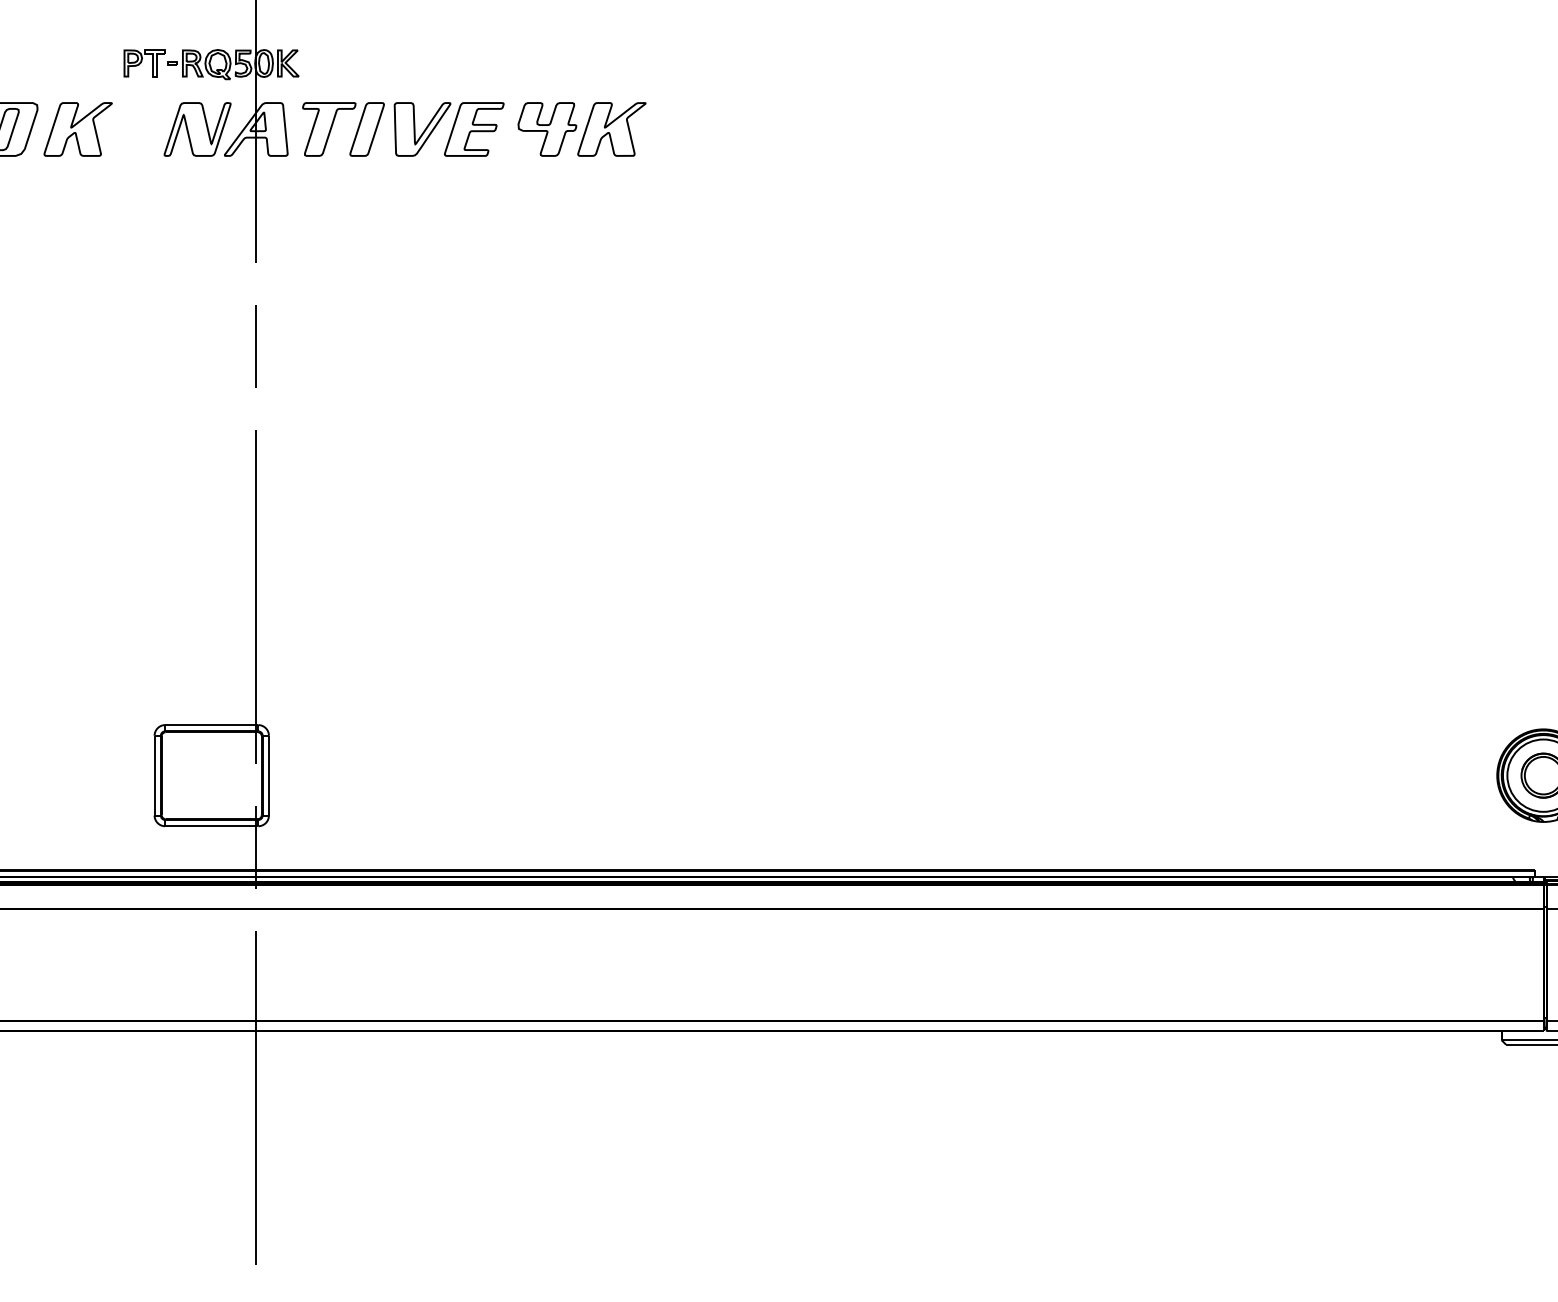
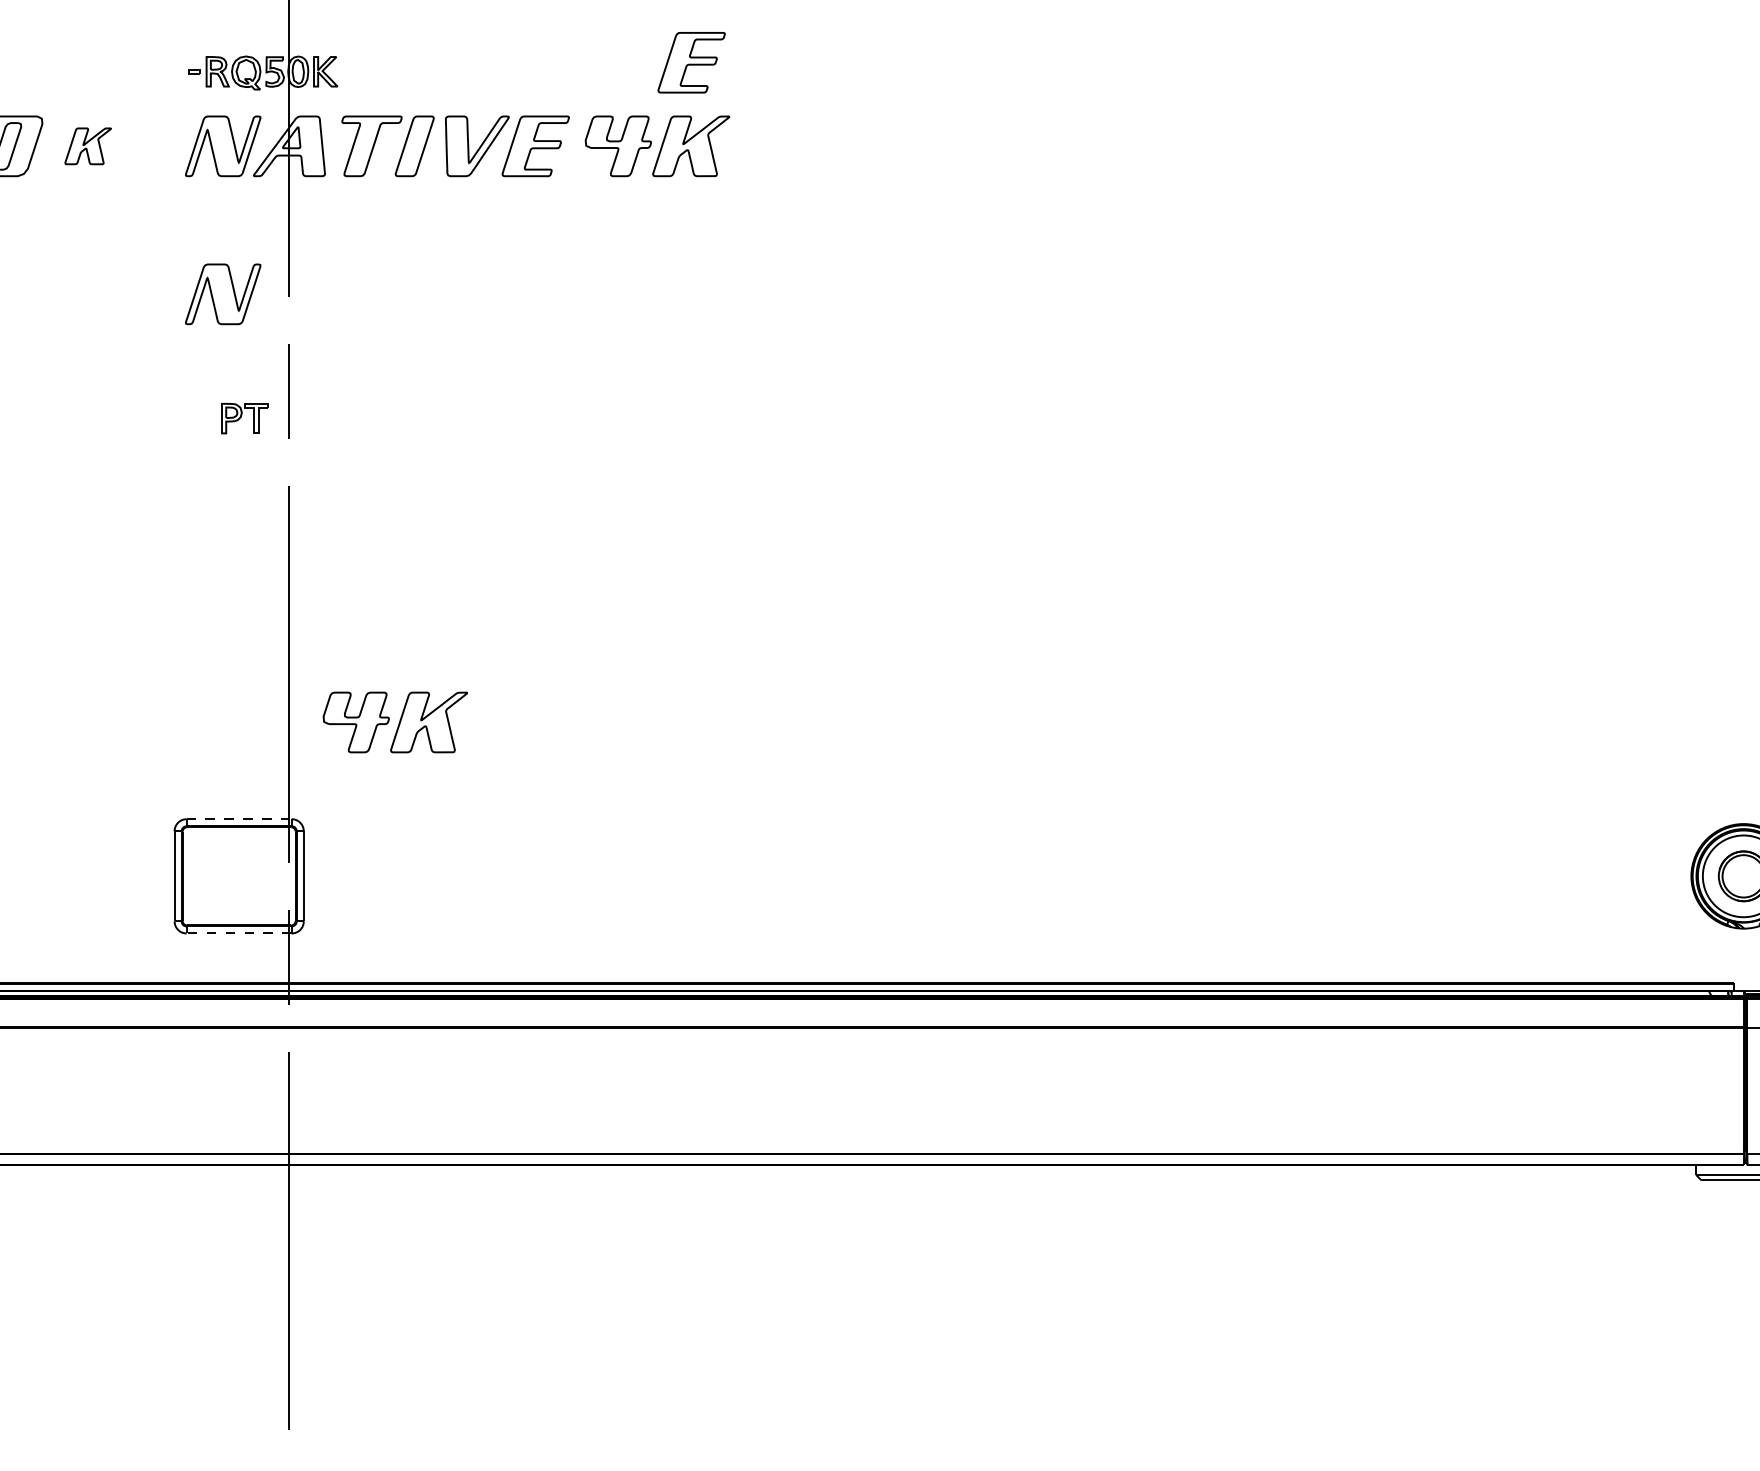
part: (612, 55) -> (691, 62), added
part: (144, 63) -> (244, 418), moved
part: (77, 129) -> (87, 146), size x0.6
part: (197, 260) -> (223, 294), added
part: (349, 639) -> (394, 722), added
line: (211, 725) -> (238, 819), solid -> dashed
line: (211, 826) -> (238, 933), solid -> dashed

